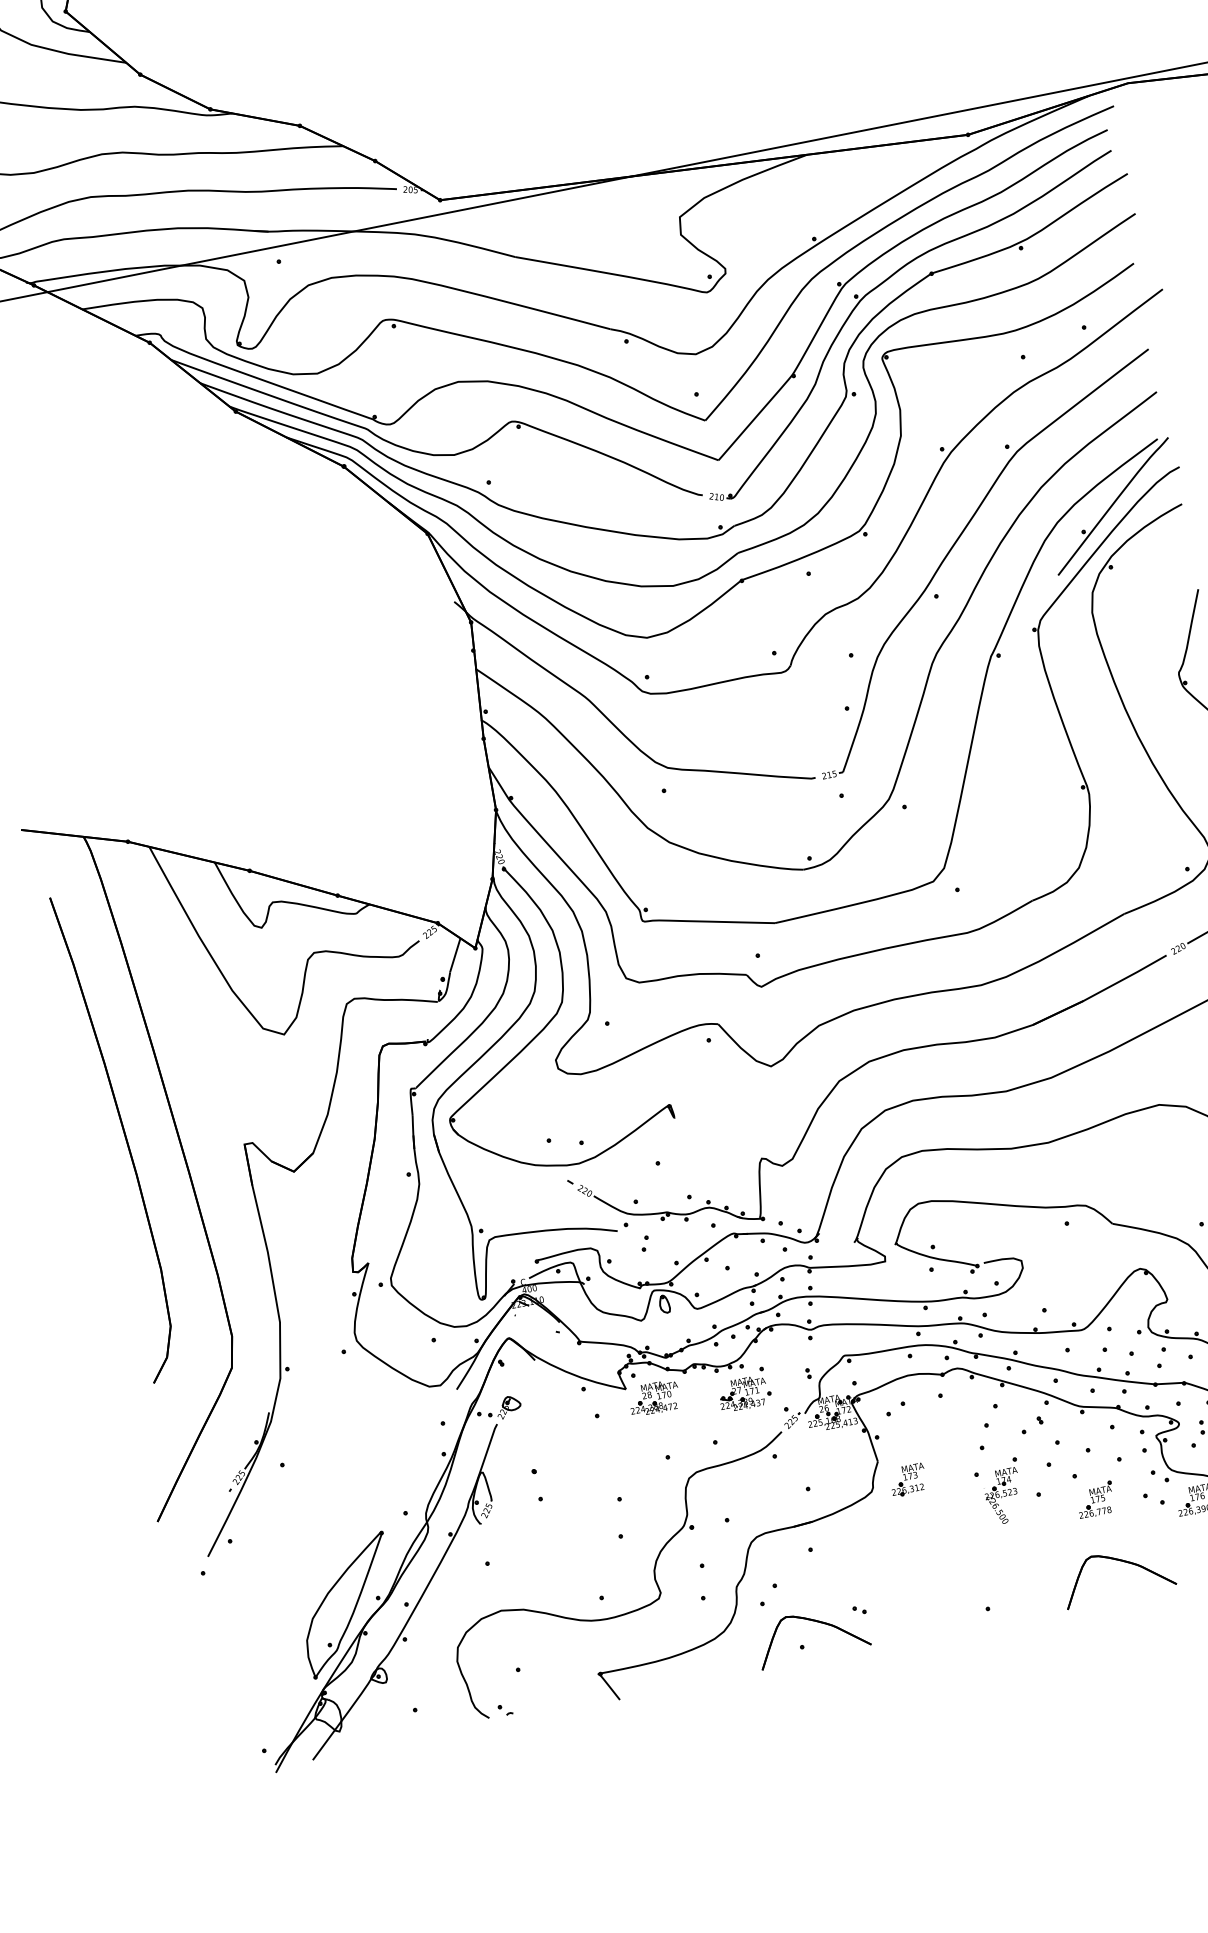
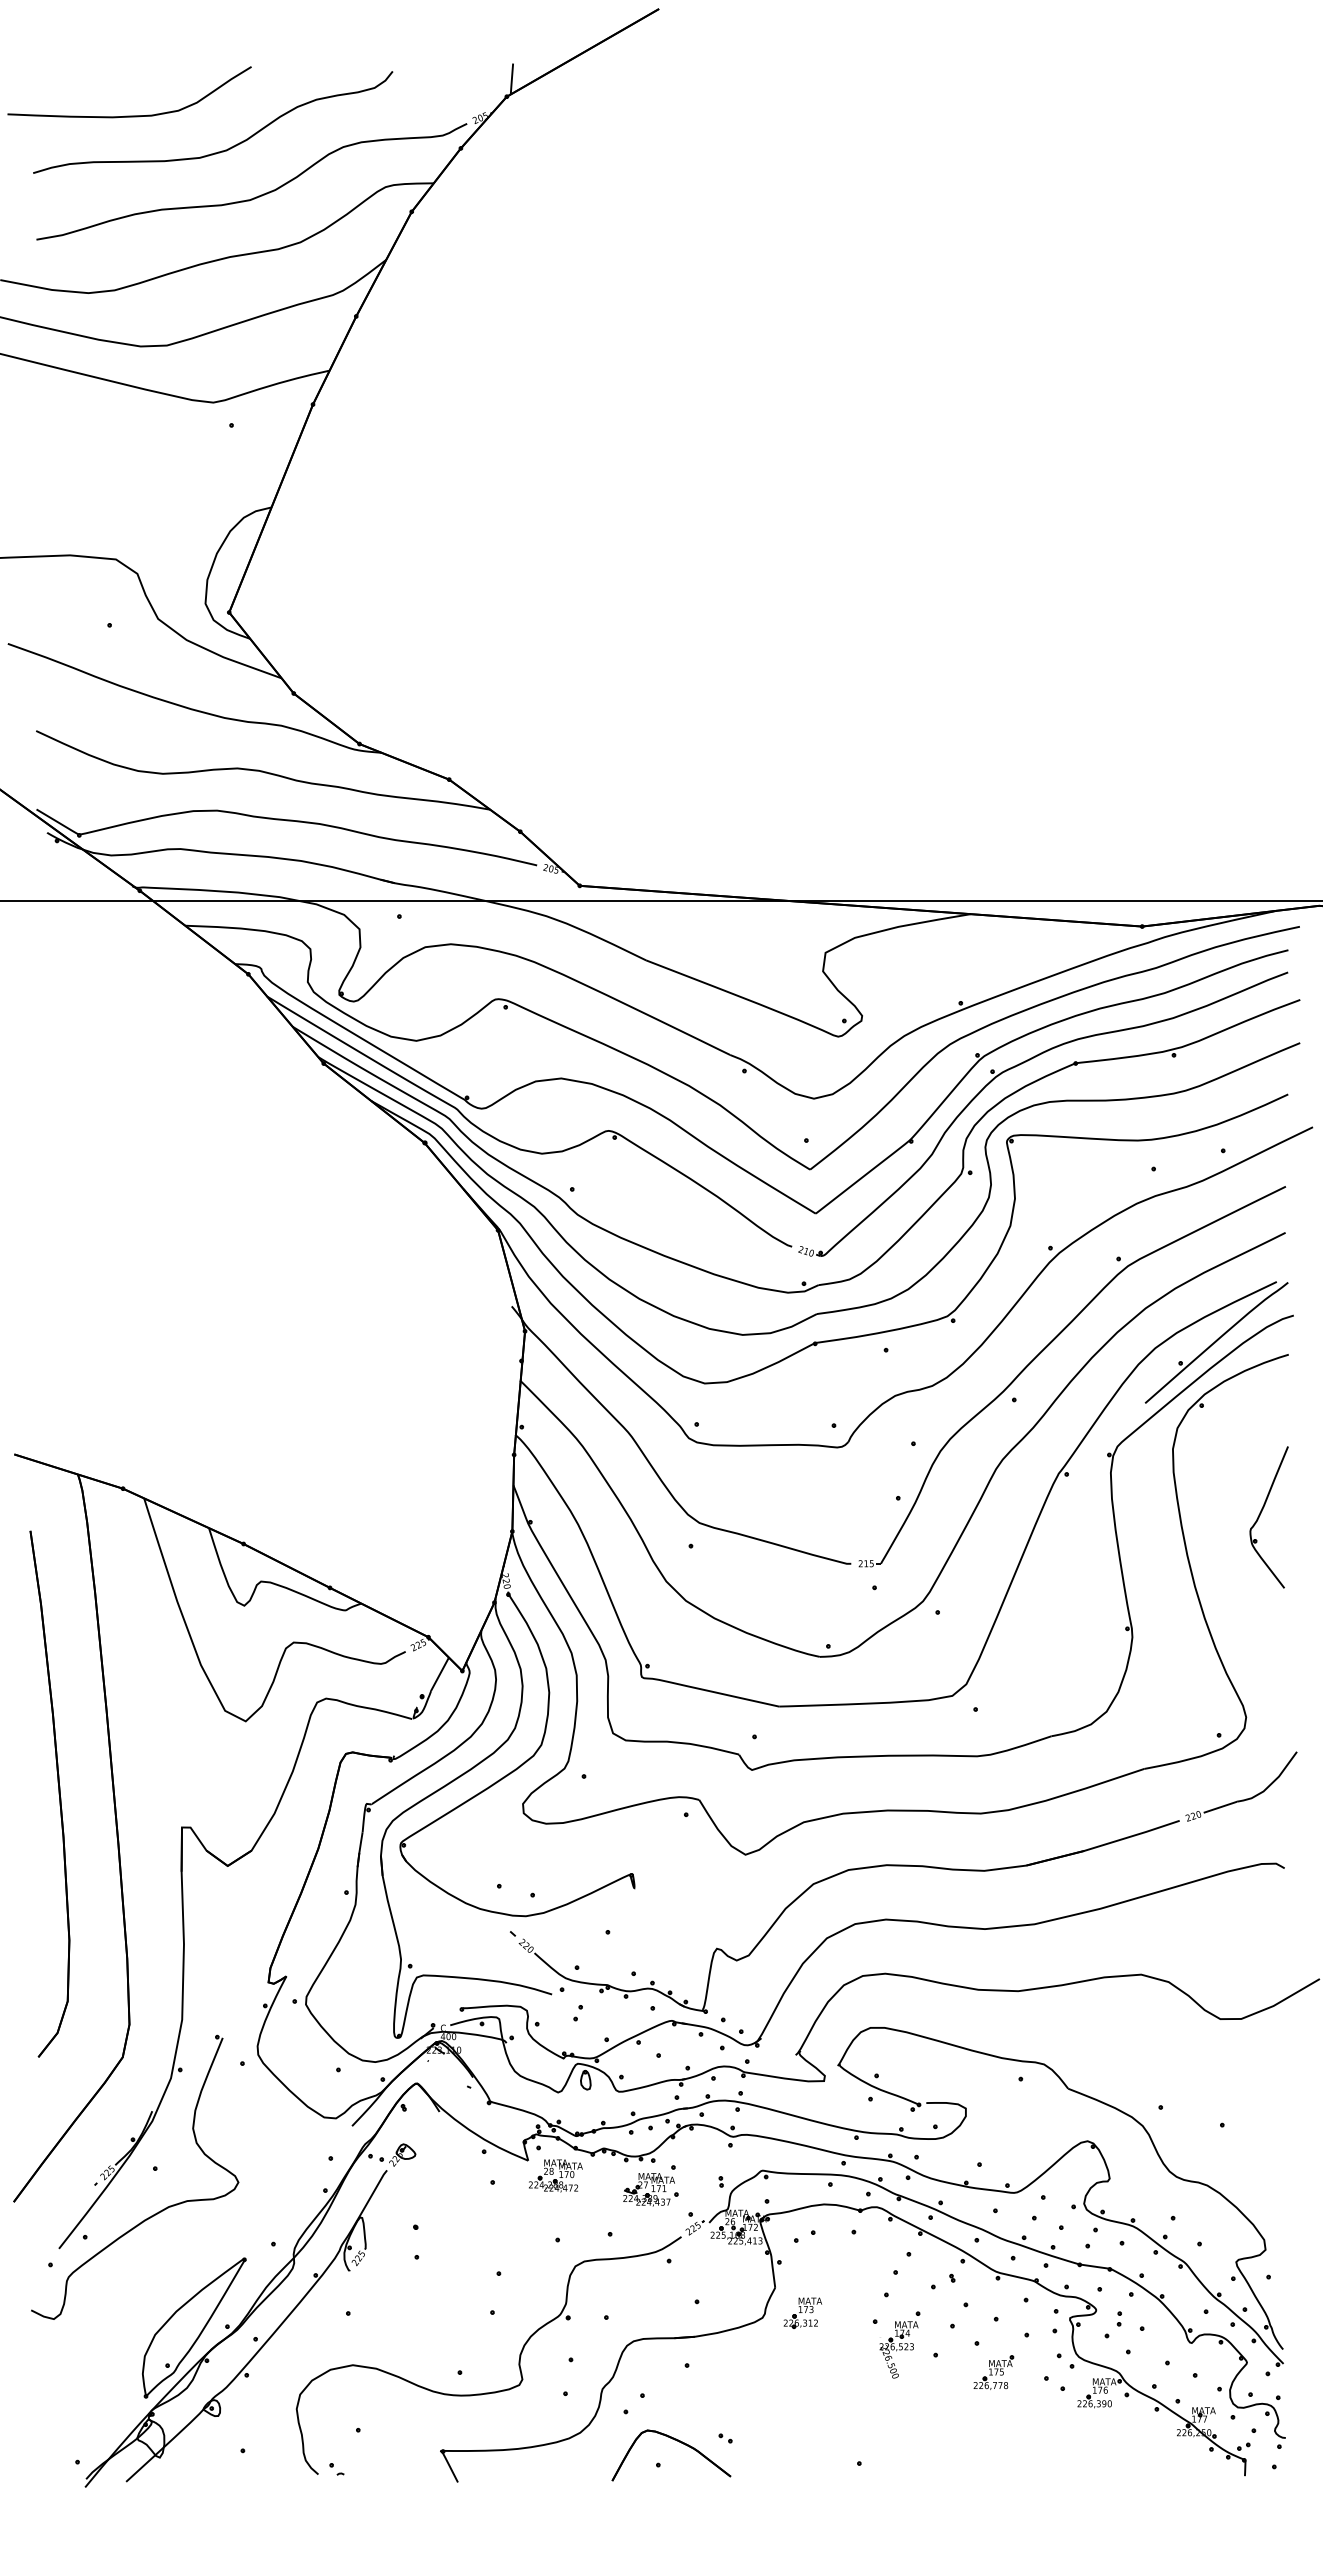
part: (291, 1505) -> (156, 2212), added
part: (1120, 1561) -> (1007, 2441), removed

